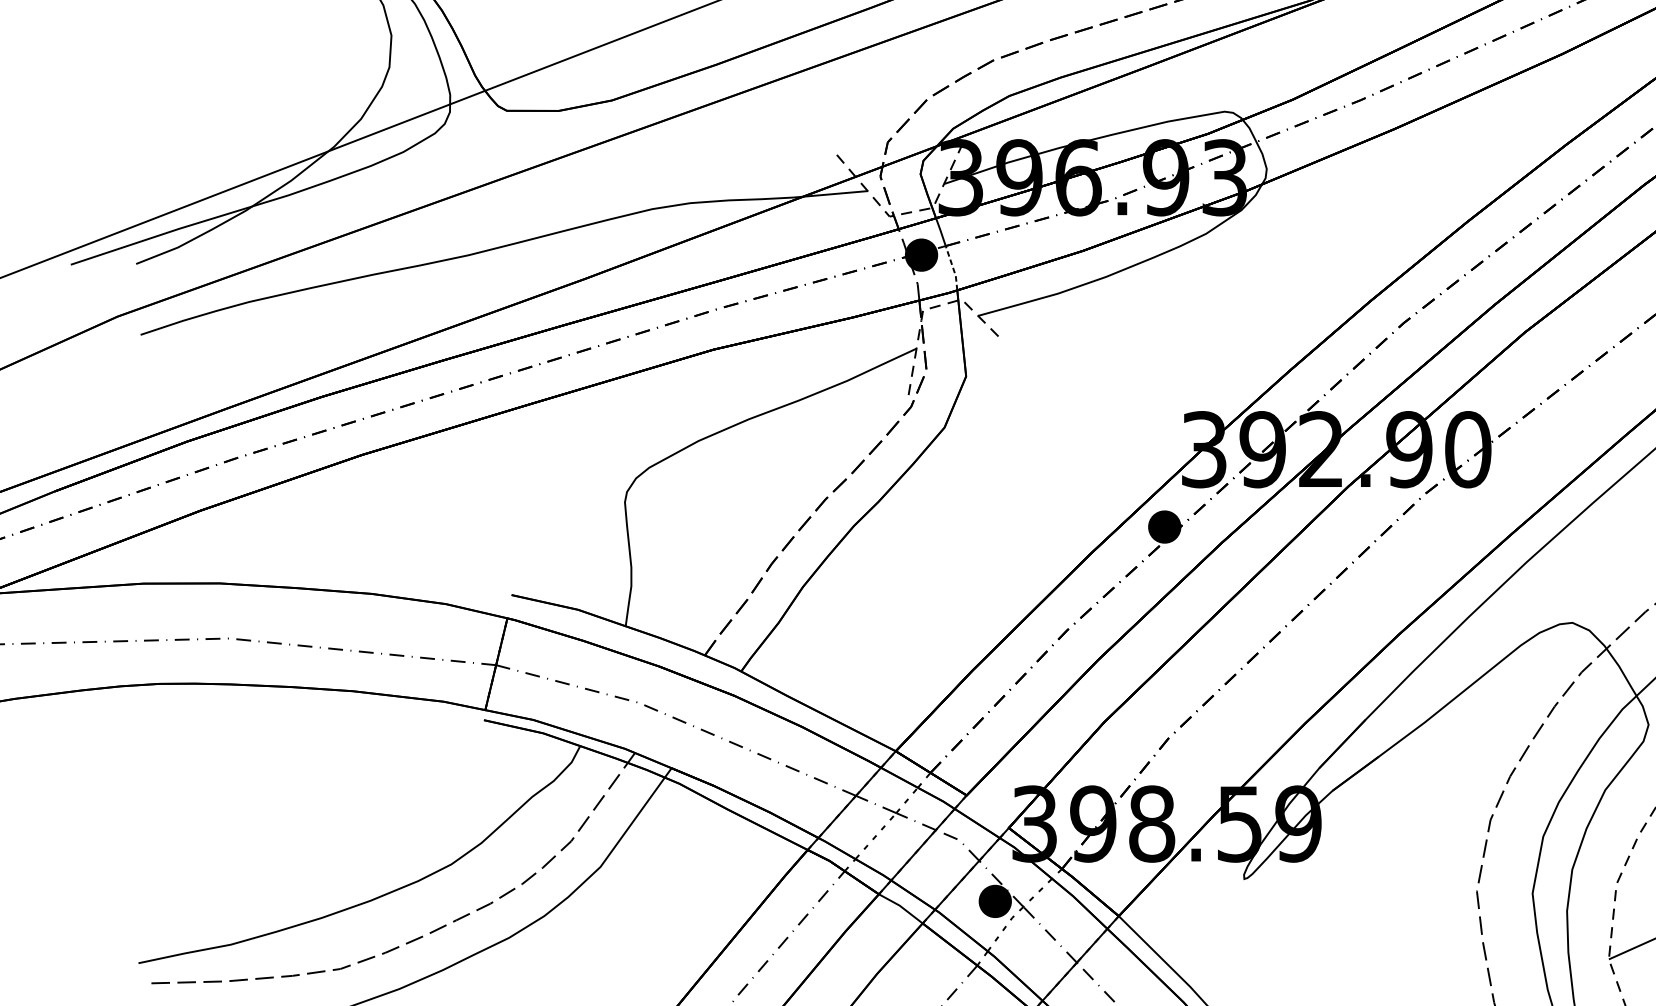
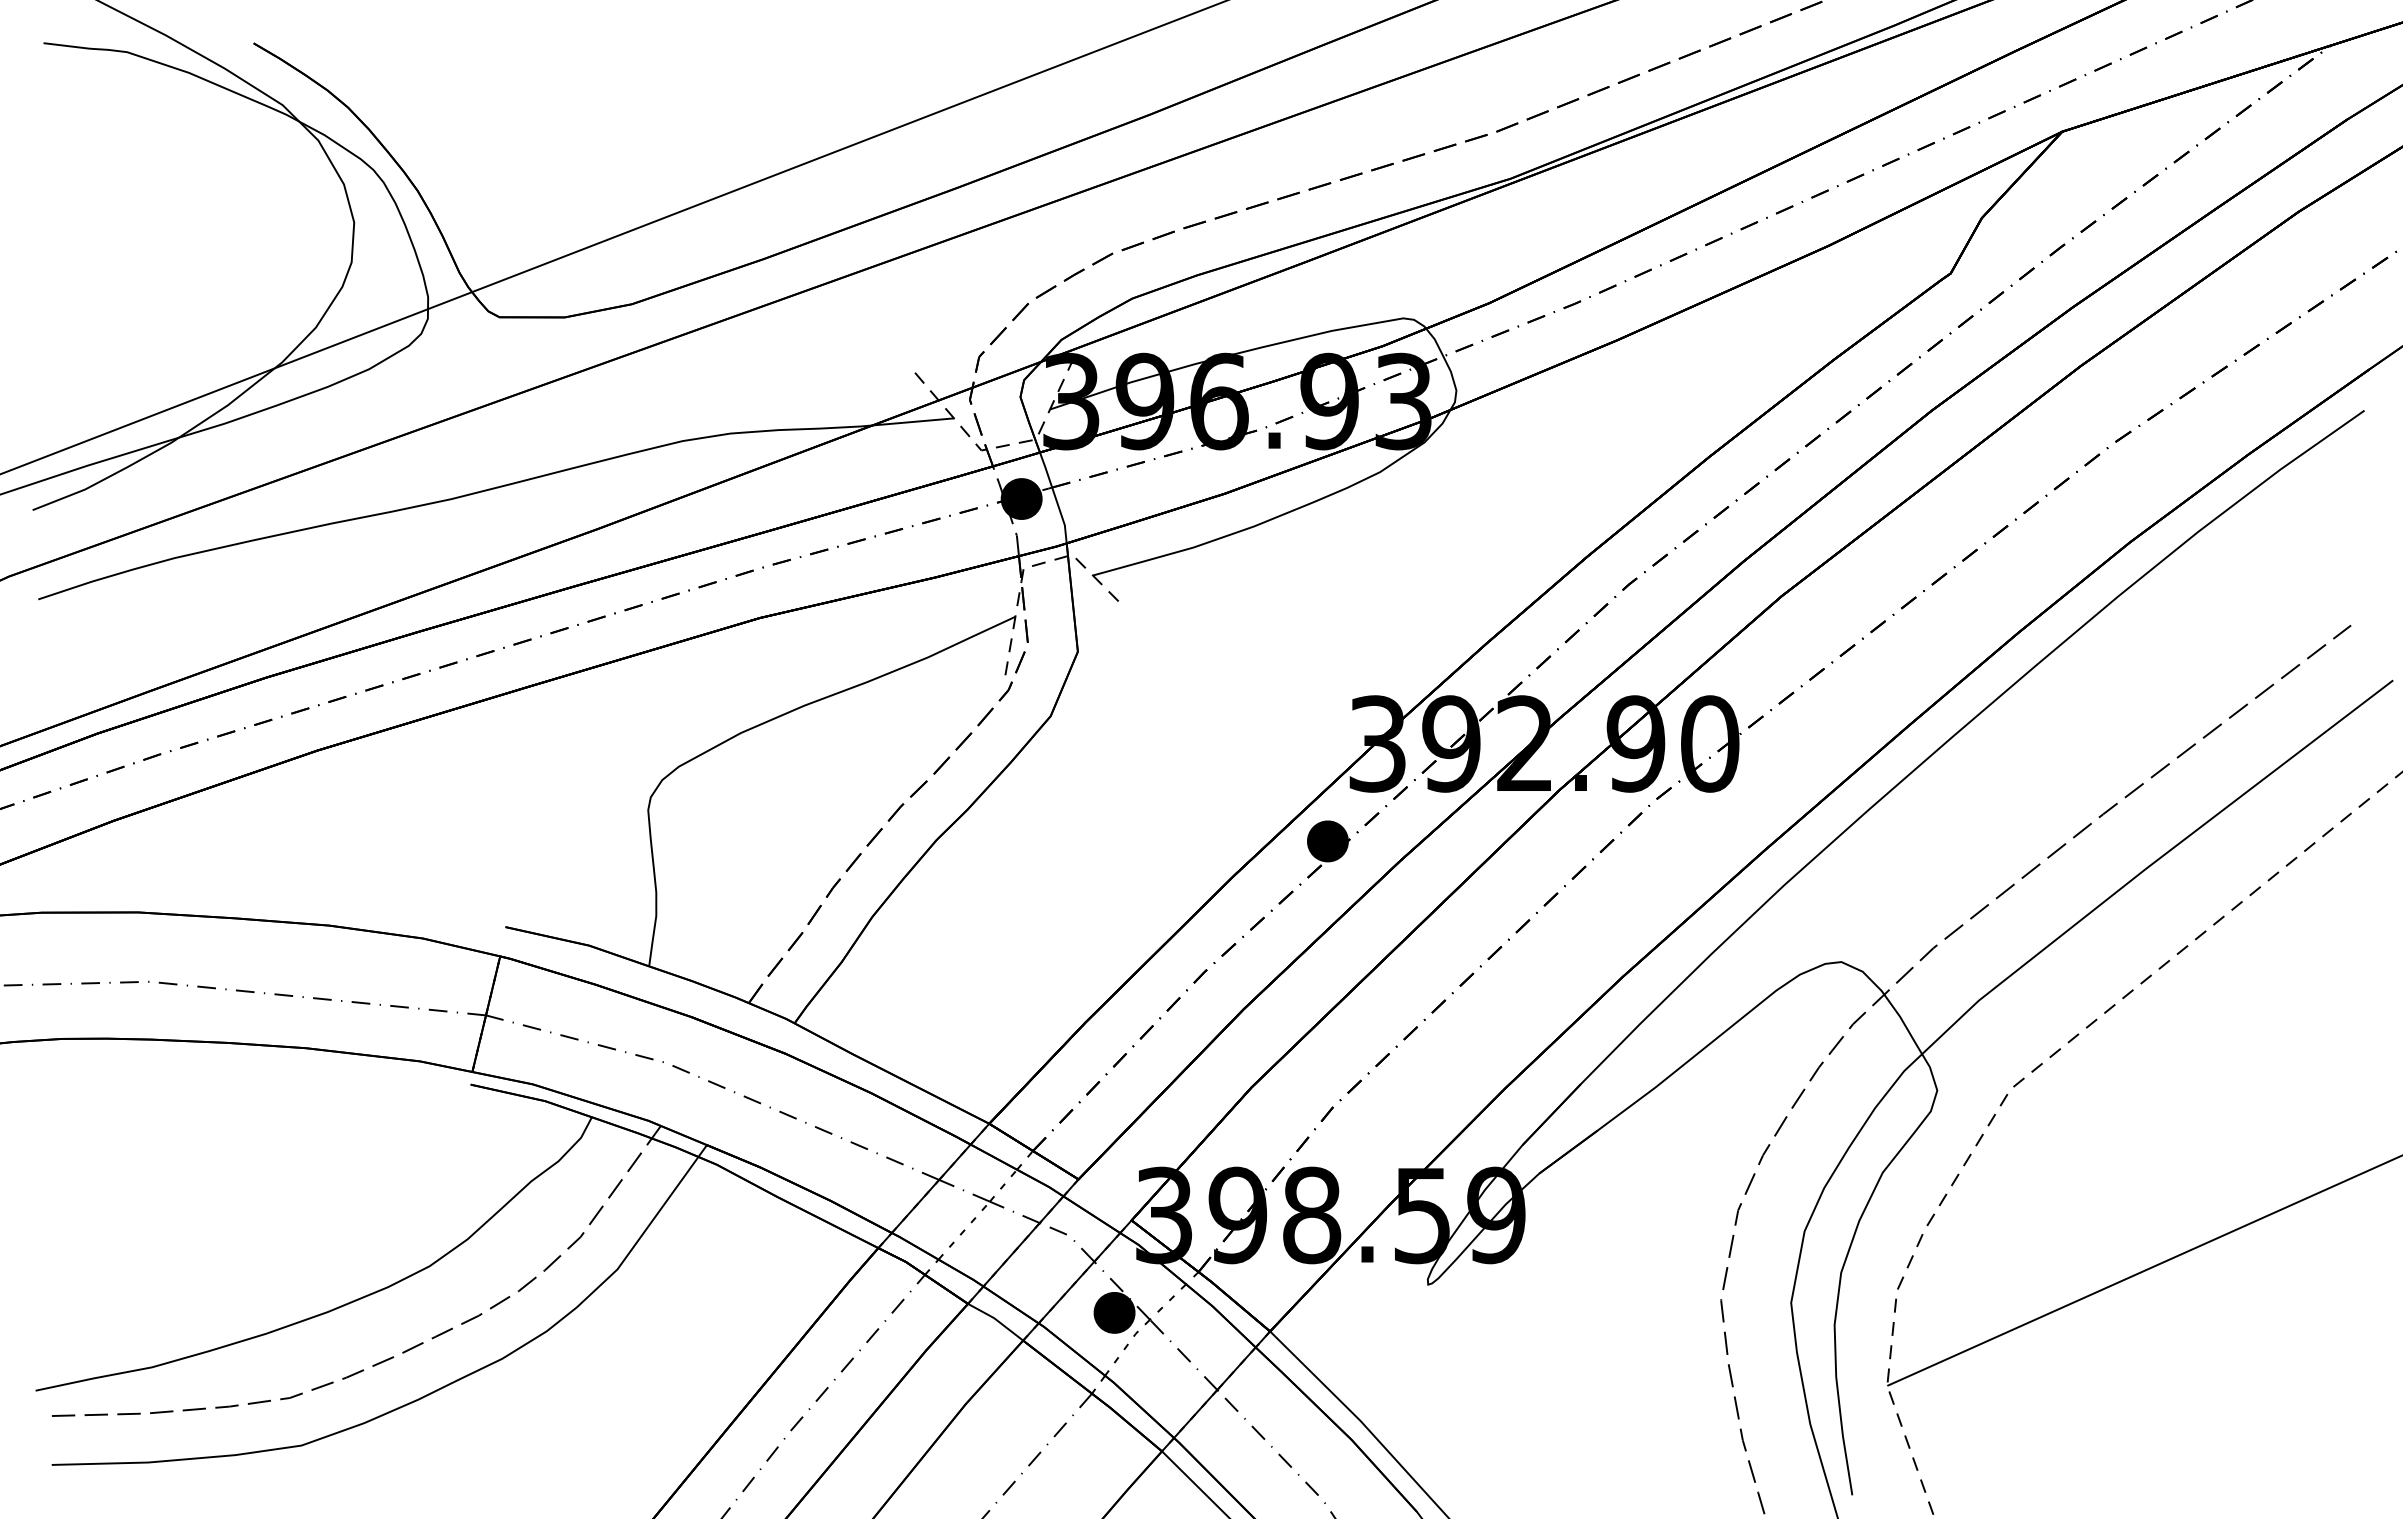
line: (953, 268) -> (1061, 515), dashed -> solid

